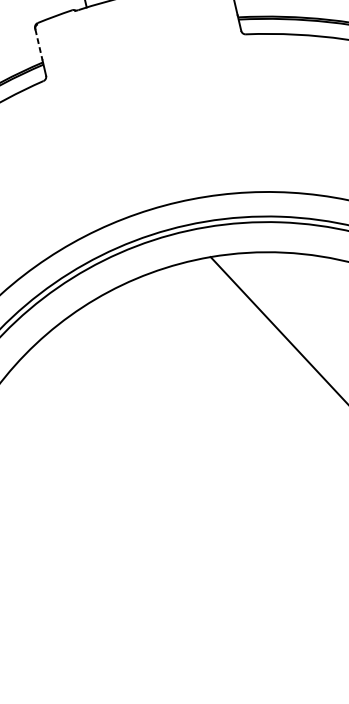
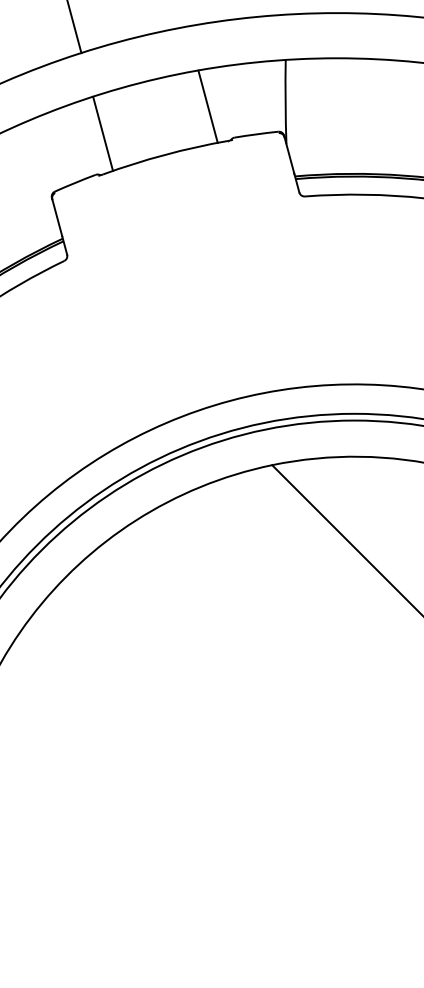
line: (39, 45) -> (57, 218), dashed -> solid

